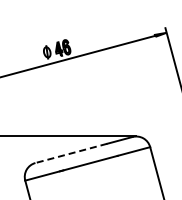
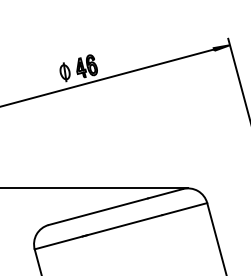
line: (70, 153) -> (97, 211), dashed -> solid

